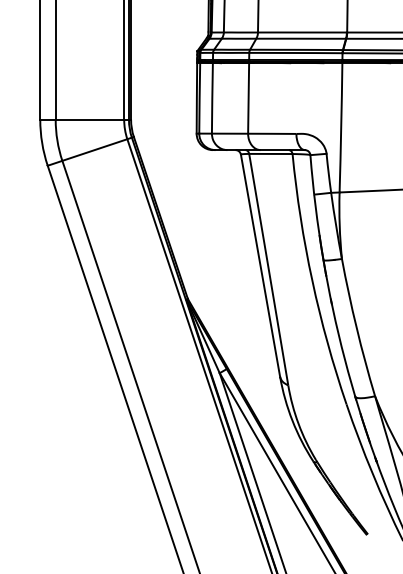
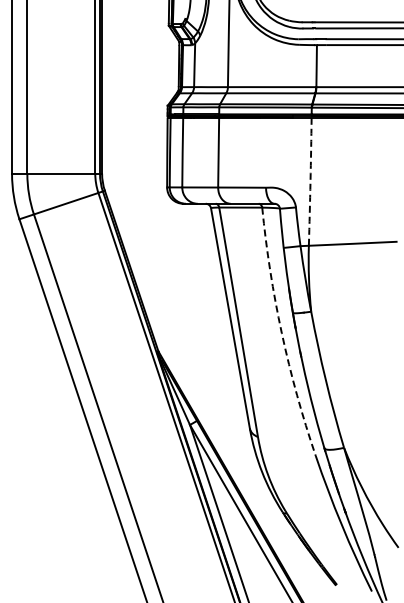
arc: (341, 127) -> (310, 181), solid -> dashed
arc: (311, 280) -> (281, 333), solid -> dashed

